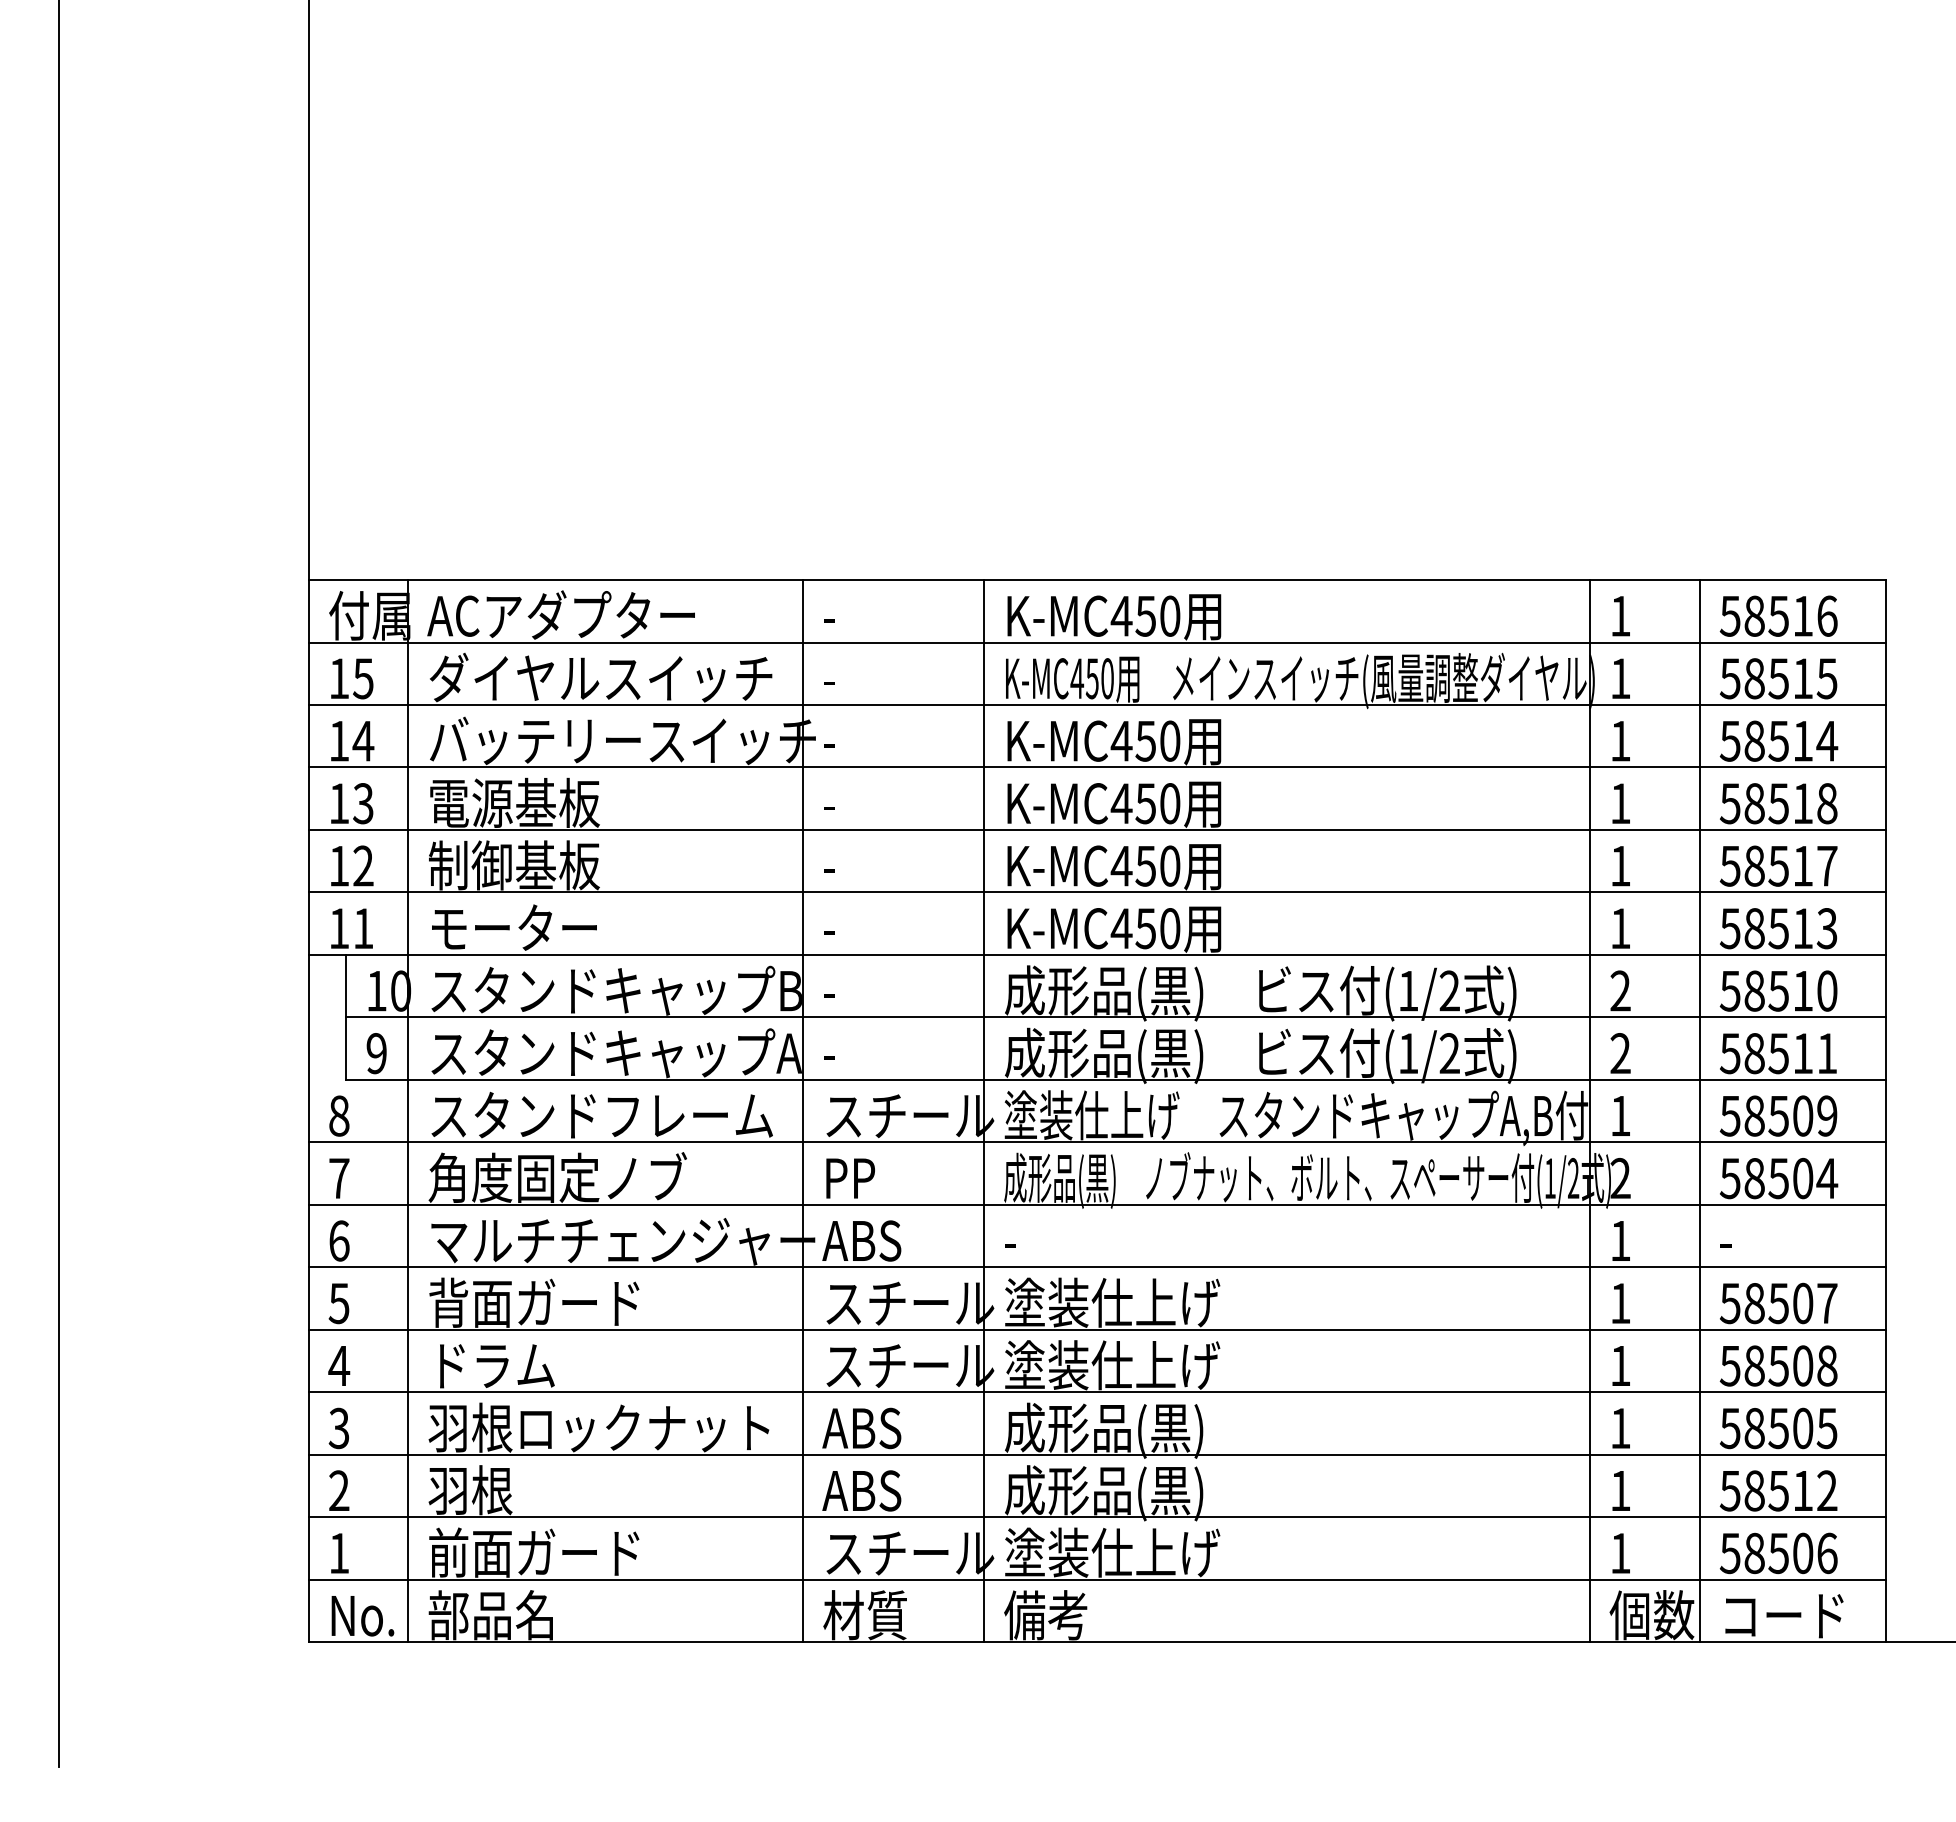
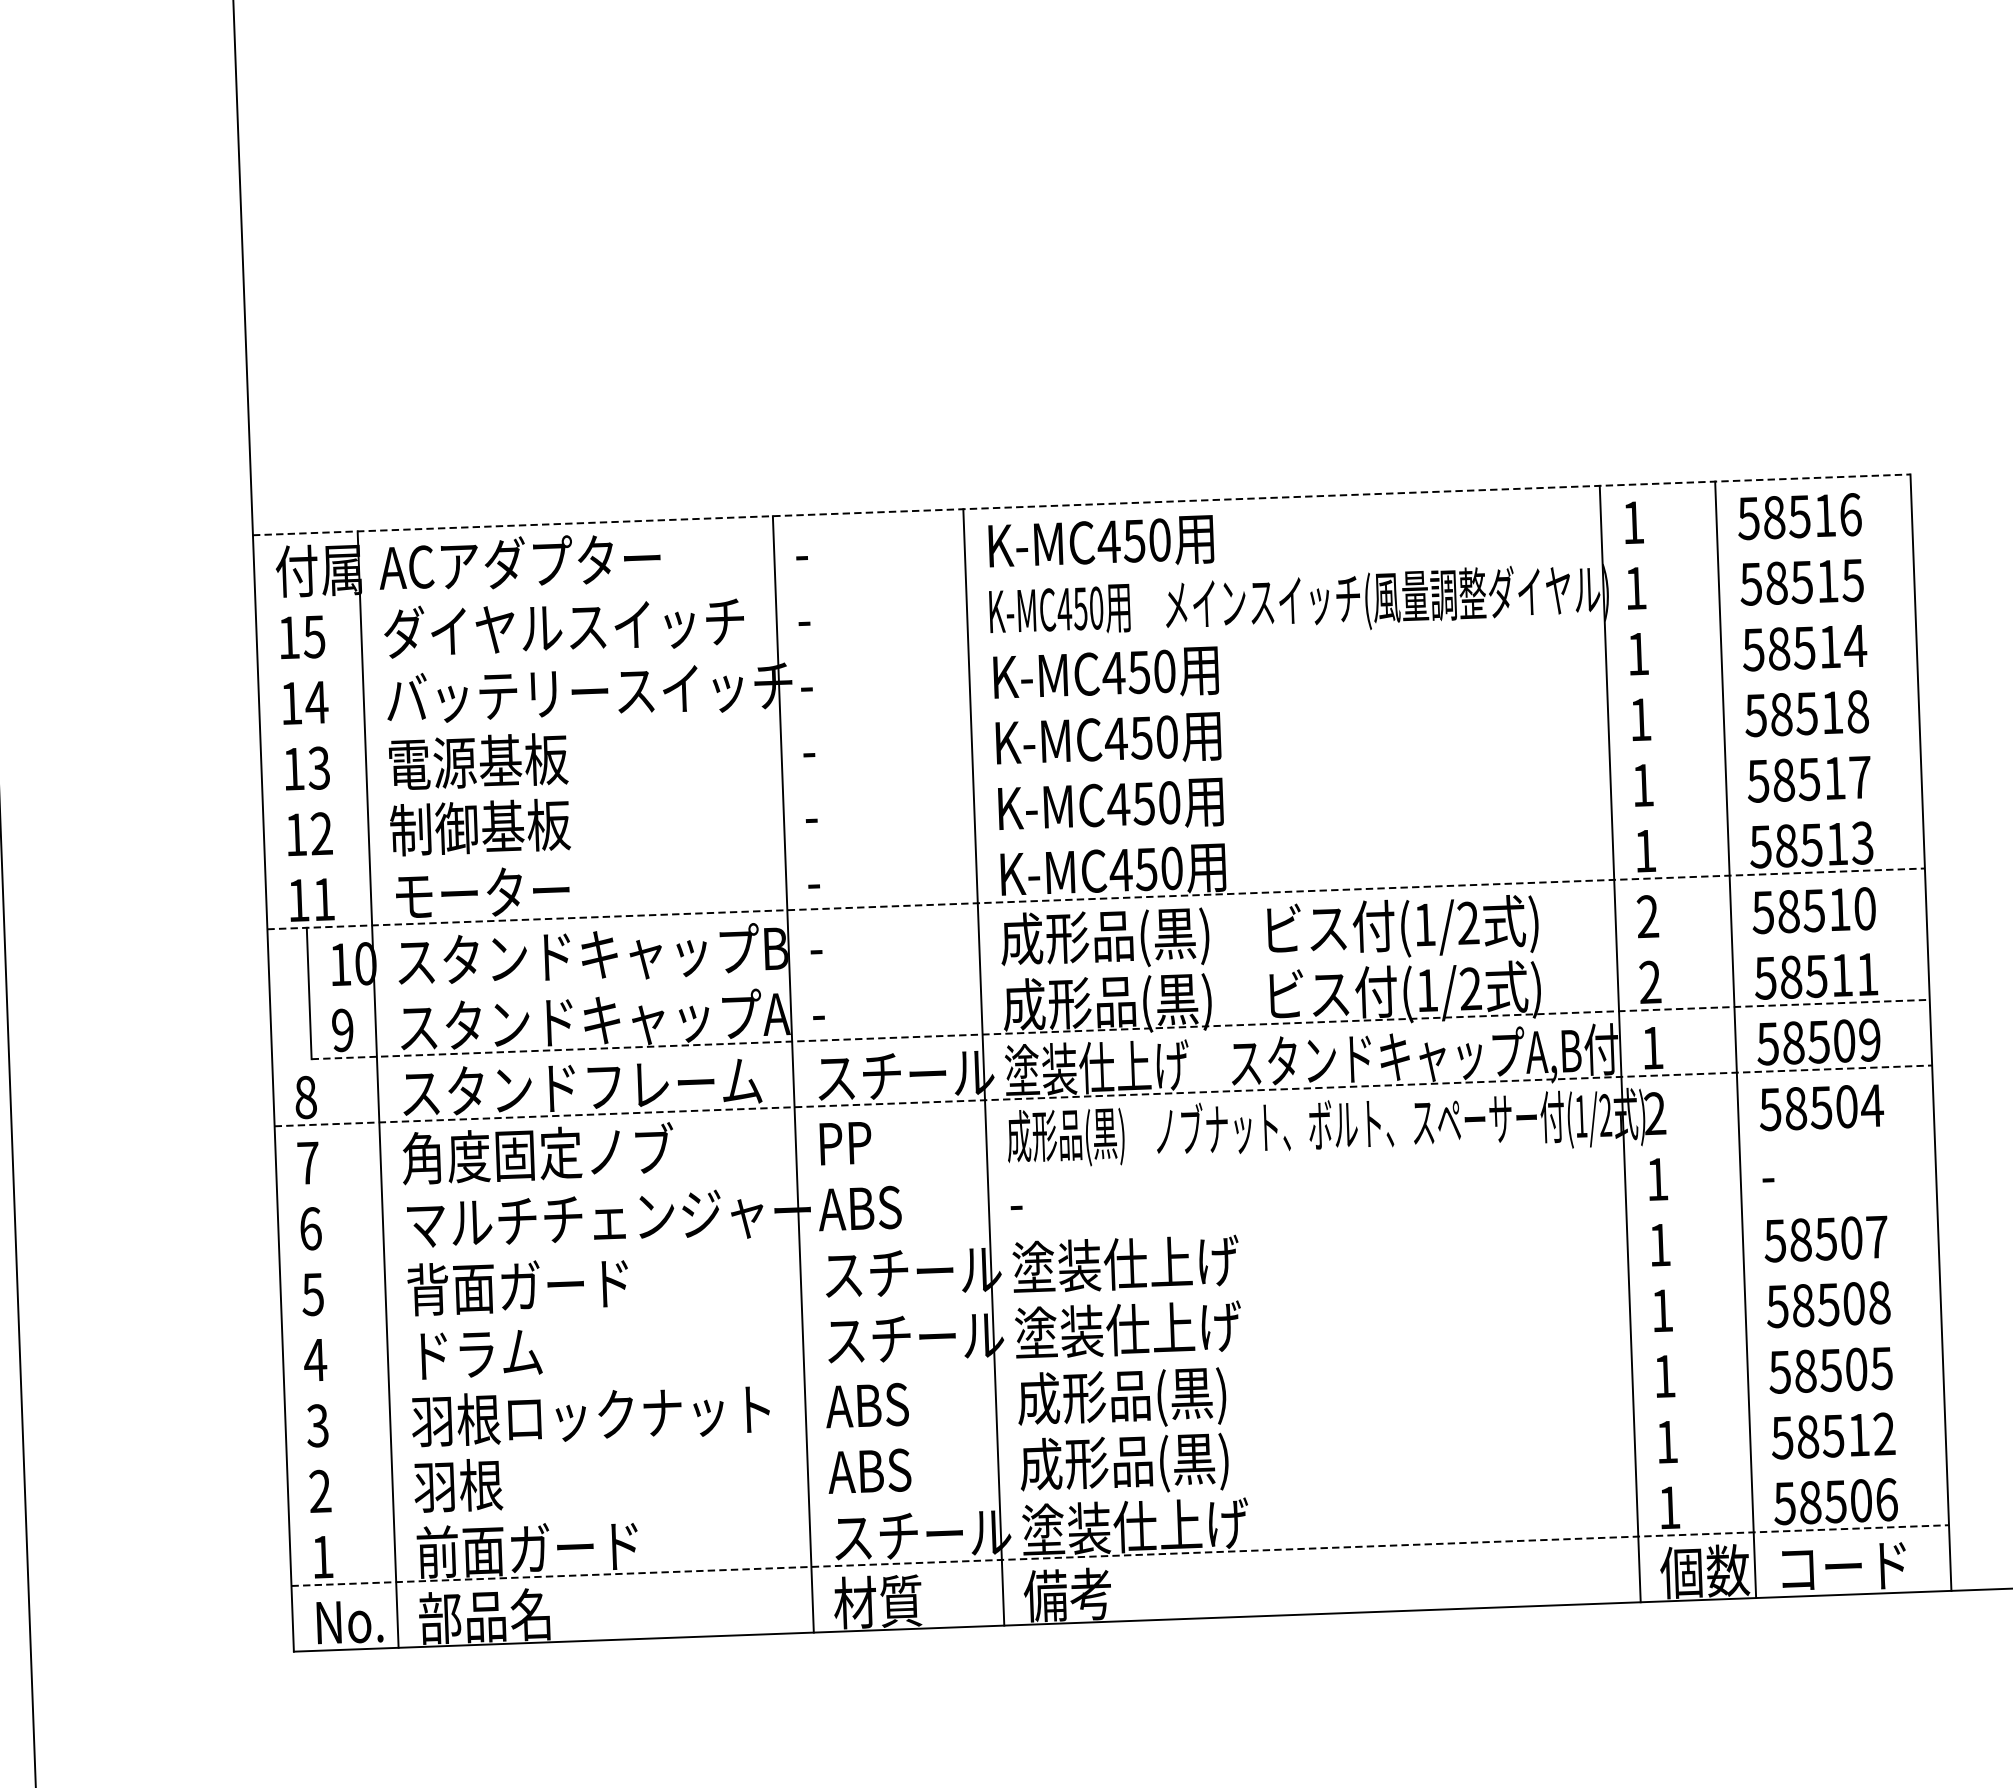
line: (1097, 580) -> (1082, 505), solid -> dashed
line: (1096, 642) -> (1083, 570), removed
line: (1096, 704) -> (1085, 635), removed
line: (1096, 767) -> (1088, 701), removed
line: (1096, 829) -> (1090, 767), removed
line: (1096, 892) -> (1093, 833), removed
line: (1097, 954) -> (1096, 898), solid -> dashed
line: (1115, 1017) -> (1117, 963), removed
line: (1115, 1079) -> (1120, 1029), solid -> dashed
line: (1097, 1142) -> (1103, 1096), solid -> dashed
line: (1096, 1204) -> (1105, 1161), removed
line: (1096, 1267) -> (1107, 1227), removed
line: (1096, 1329) -> (1110, 1292), removed
line: (1096, 1392) -> (1112, 1358), removed
line: (1096, 1454) -> (1114, 1424), removed
line: (1096, 1517) -> (1117, 1490), removed
line: (1097, 1579) -> (1120, 1555), solid -> dashed

